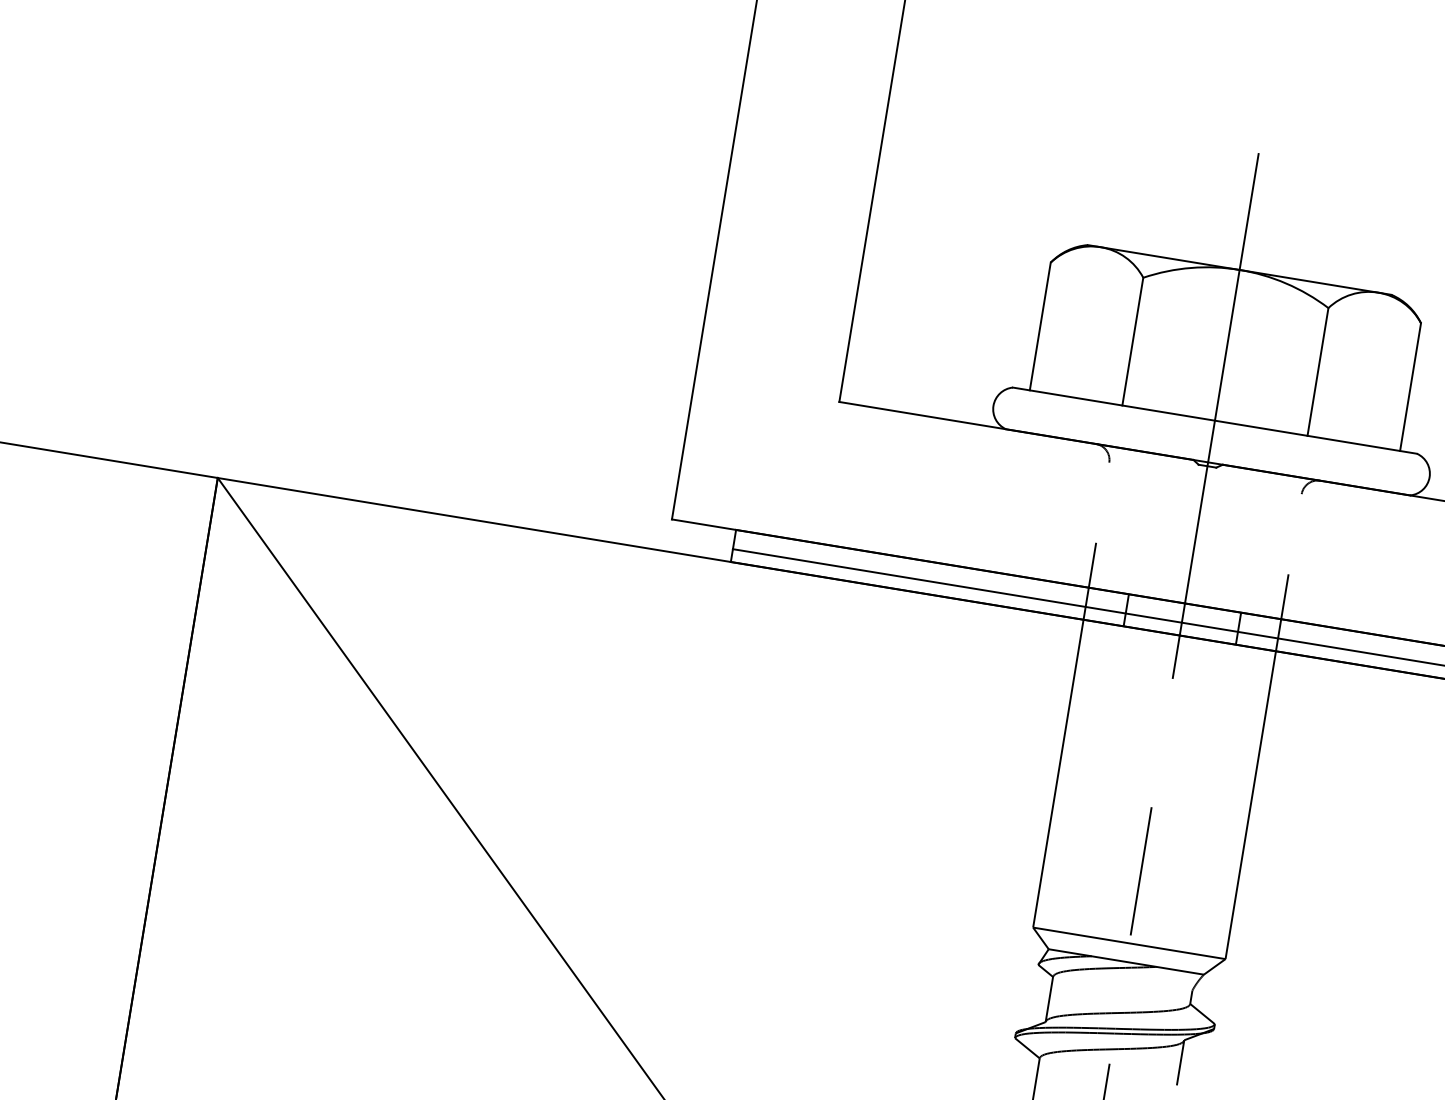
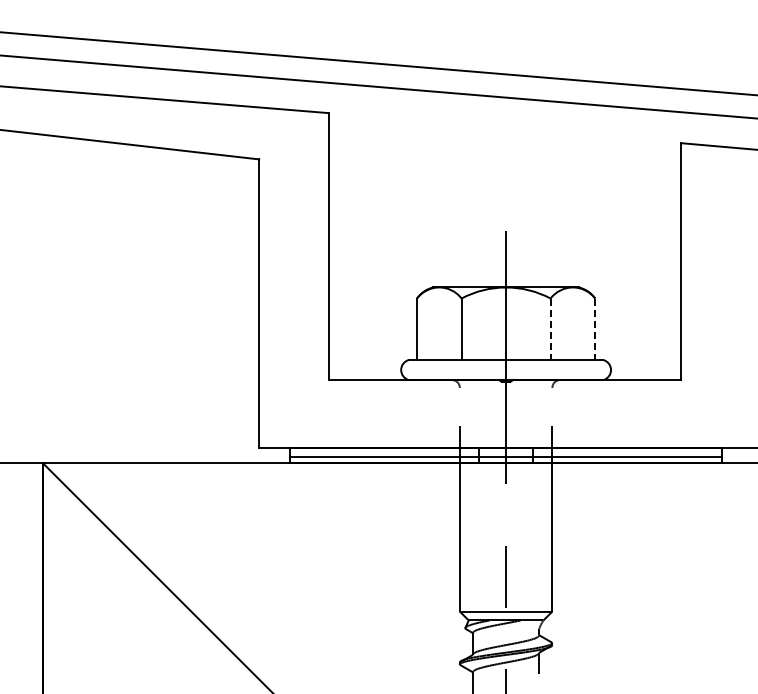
line: (1317, 372) -> (550, 329), solid -> dashed
line: (1411, 387) -> (595, 329), solid -> dashed

